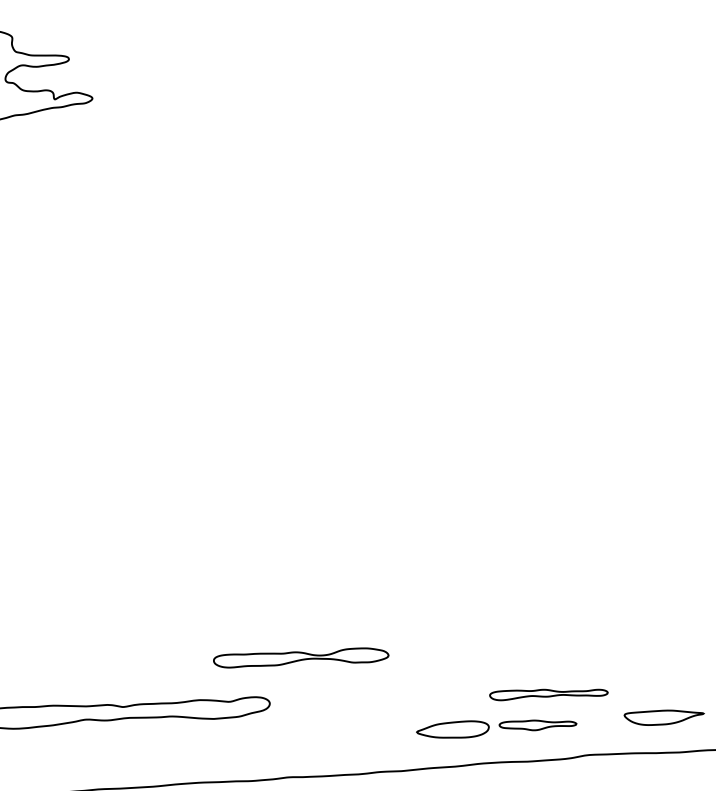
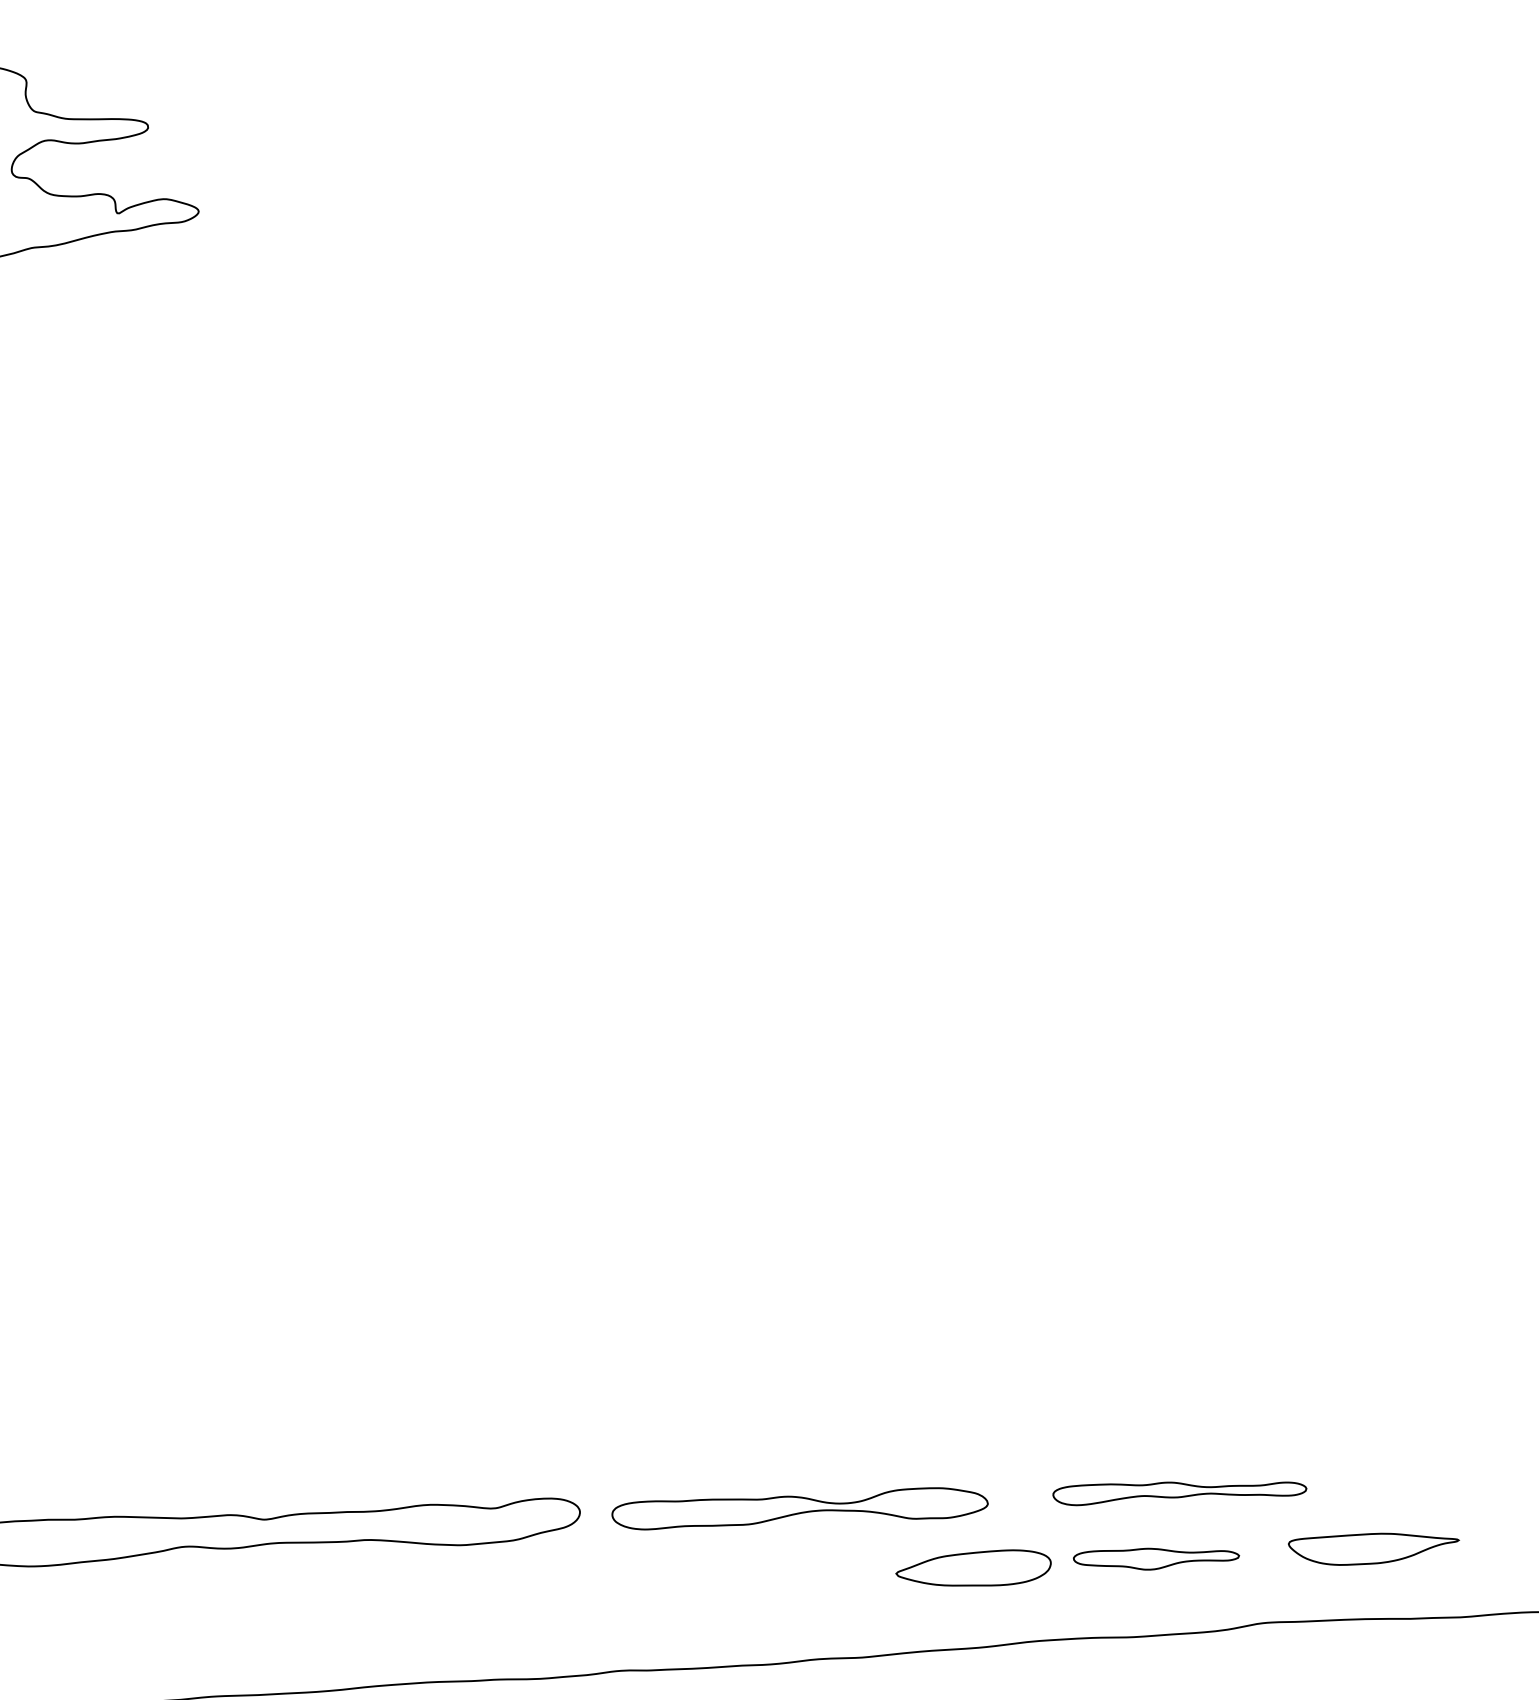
part: (301, 657) -> (800, 1507), moved
part: (663, 717) -> (1372, 1548), moved

